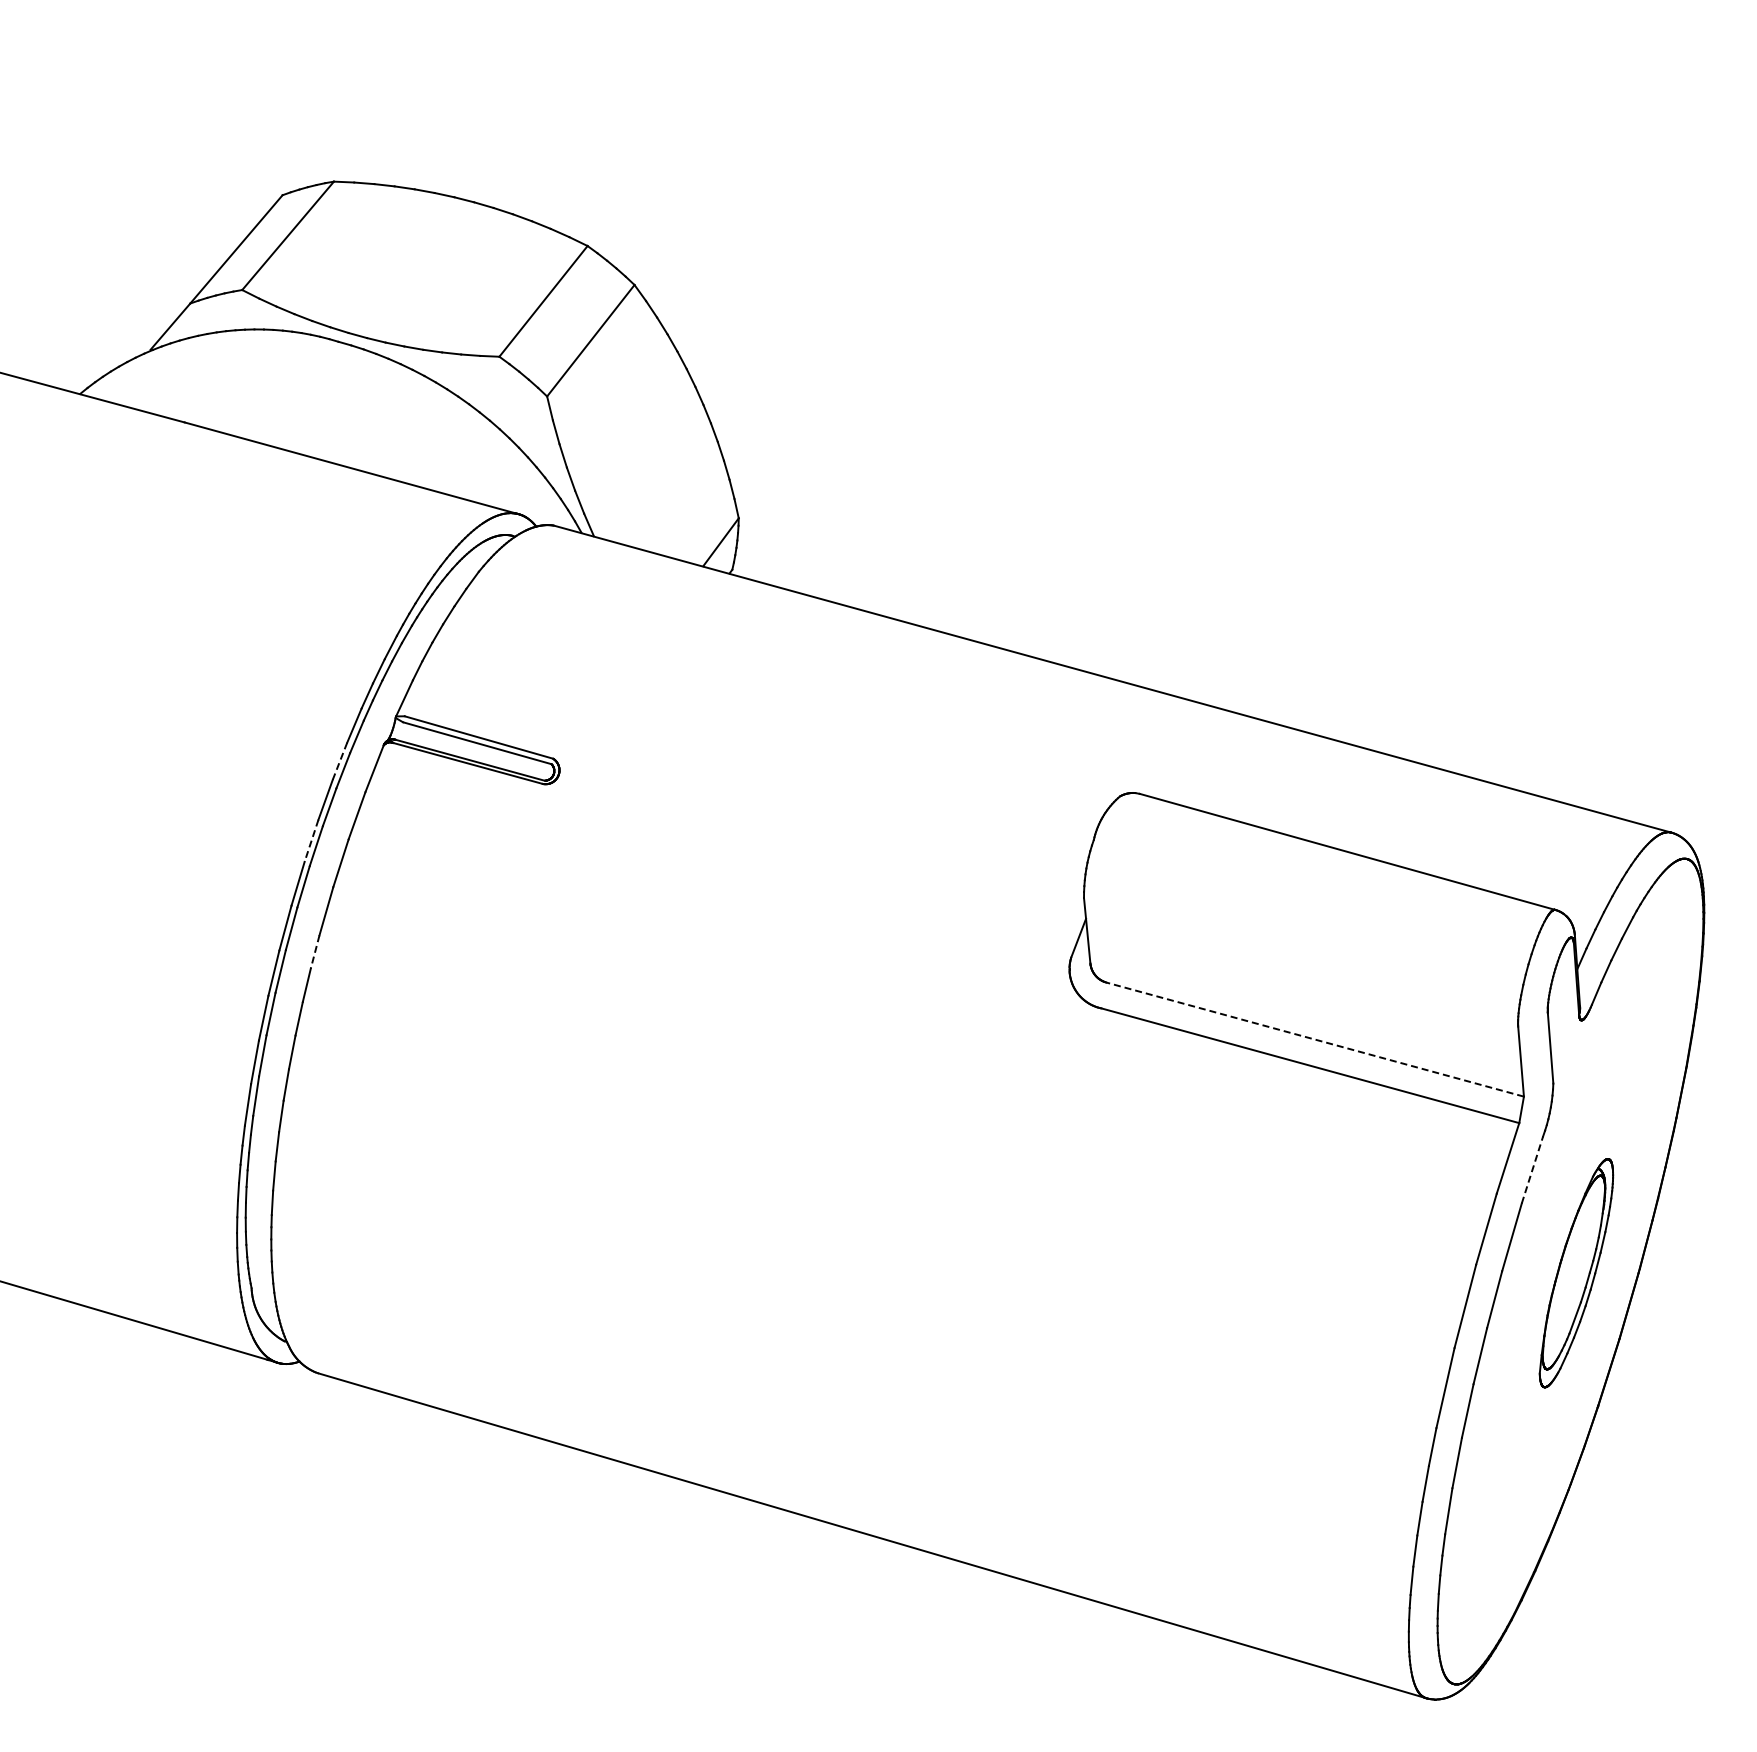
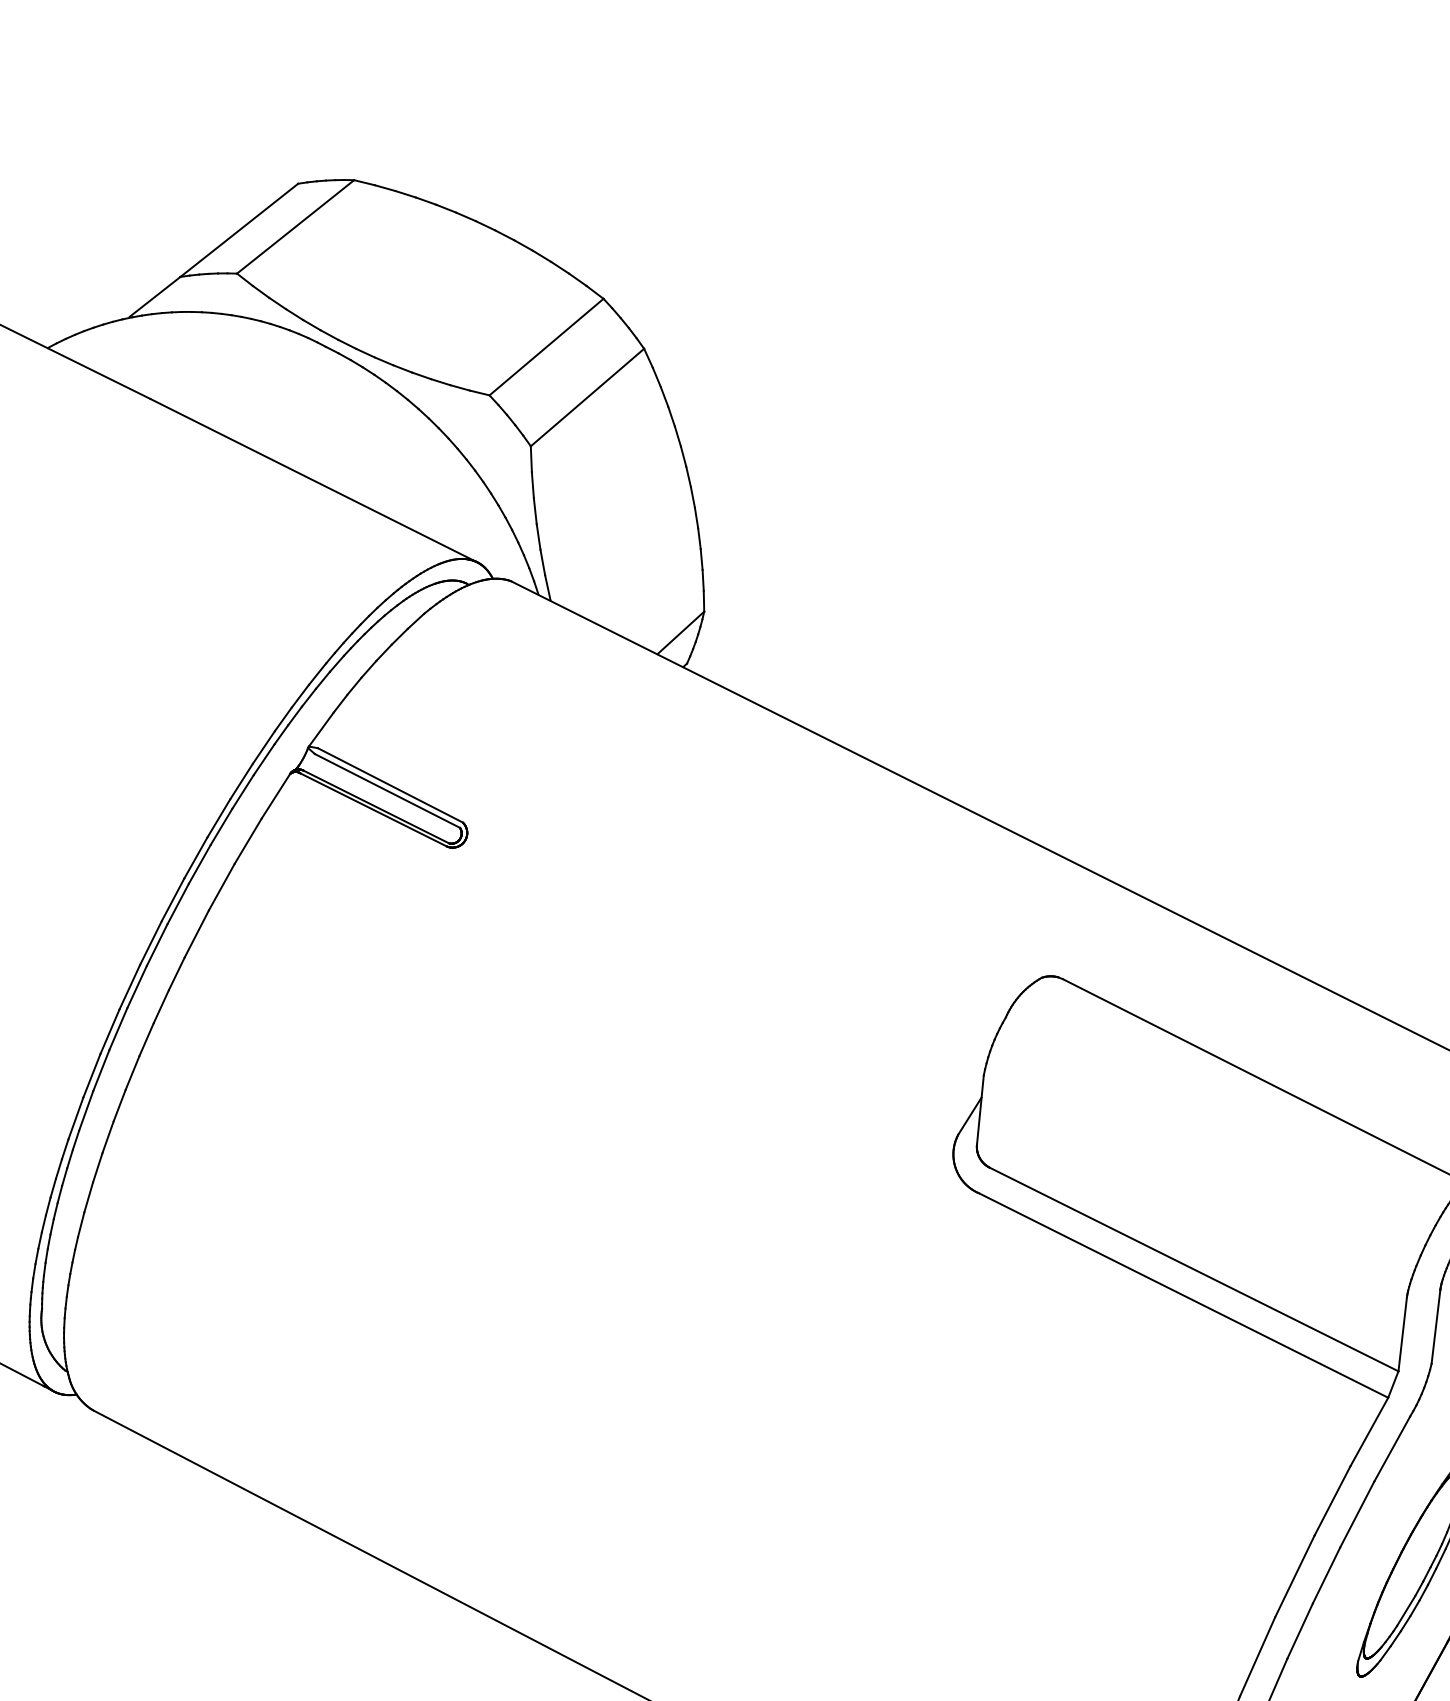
line: (339, 761) -> (241, 781), dashed -> solid
line: (311, 841) -> (195, 858), dashed -> solid
line: (315, 952) -> (177, 974), dashed -> solid
line: (1314, 1039) -> (1193, 1269), dashed -> solid
line: (1532, 1169) -> (1392, 1448), dashed -> solid

